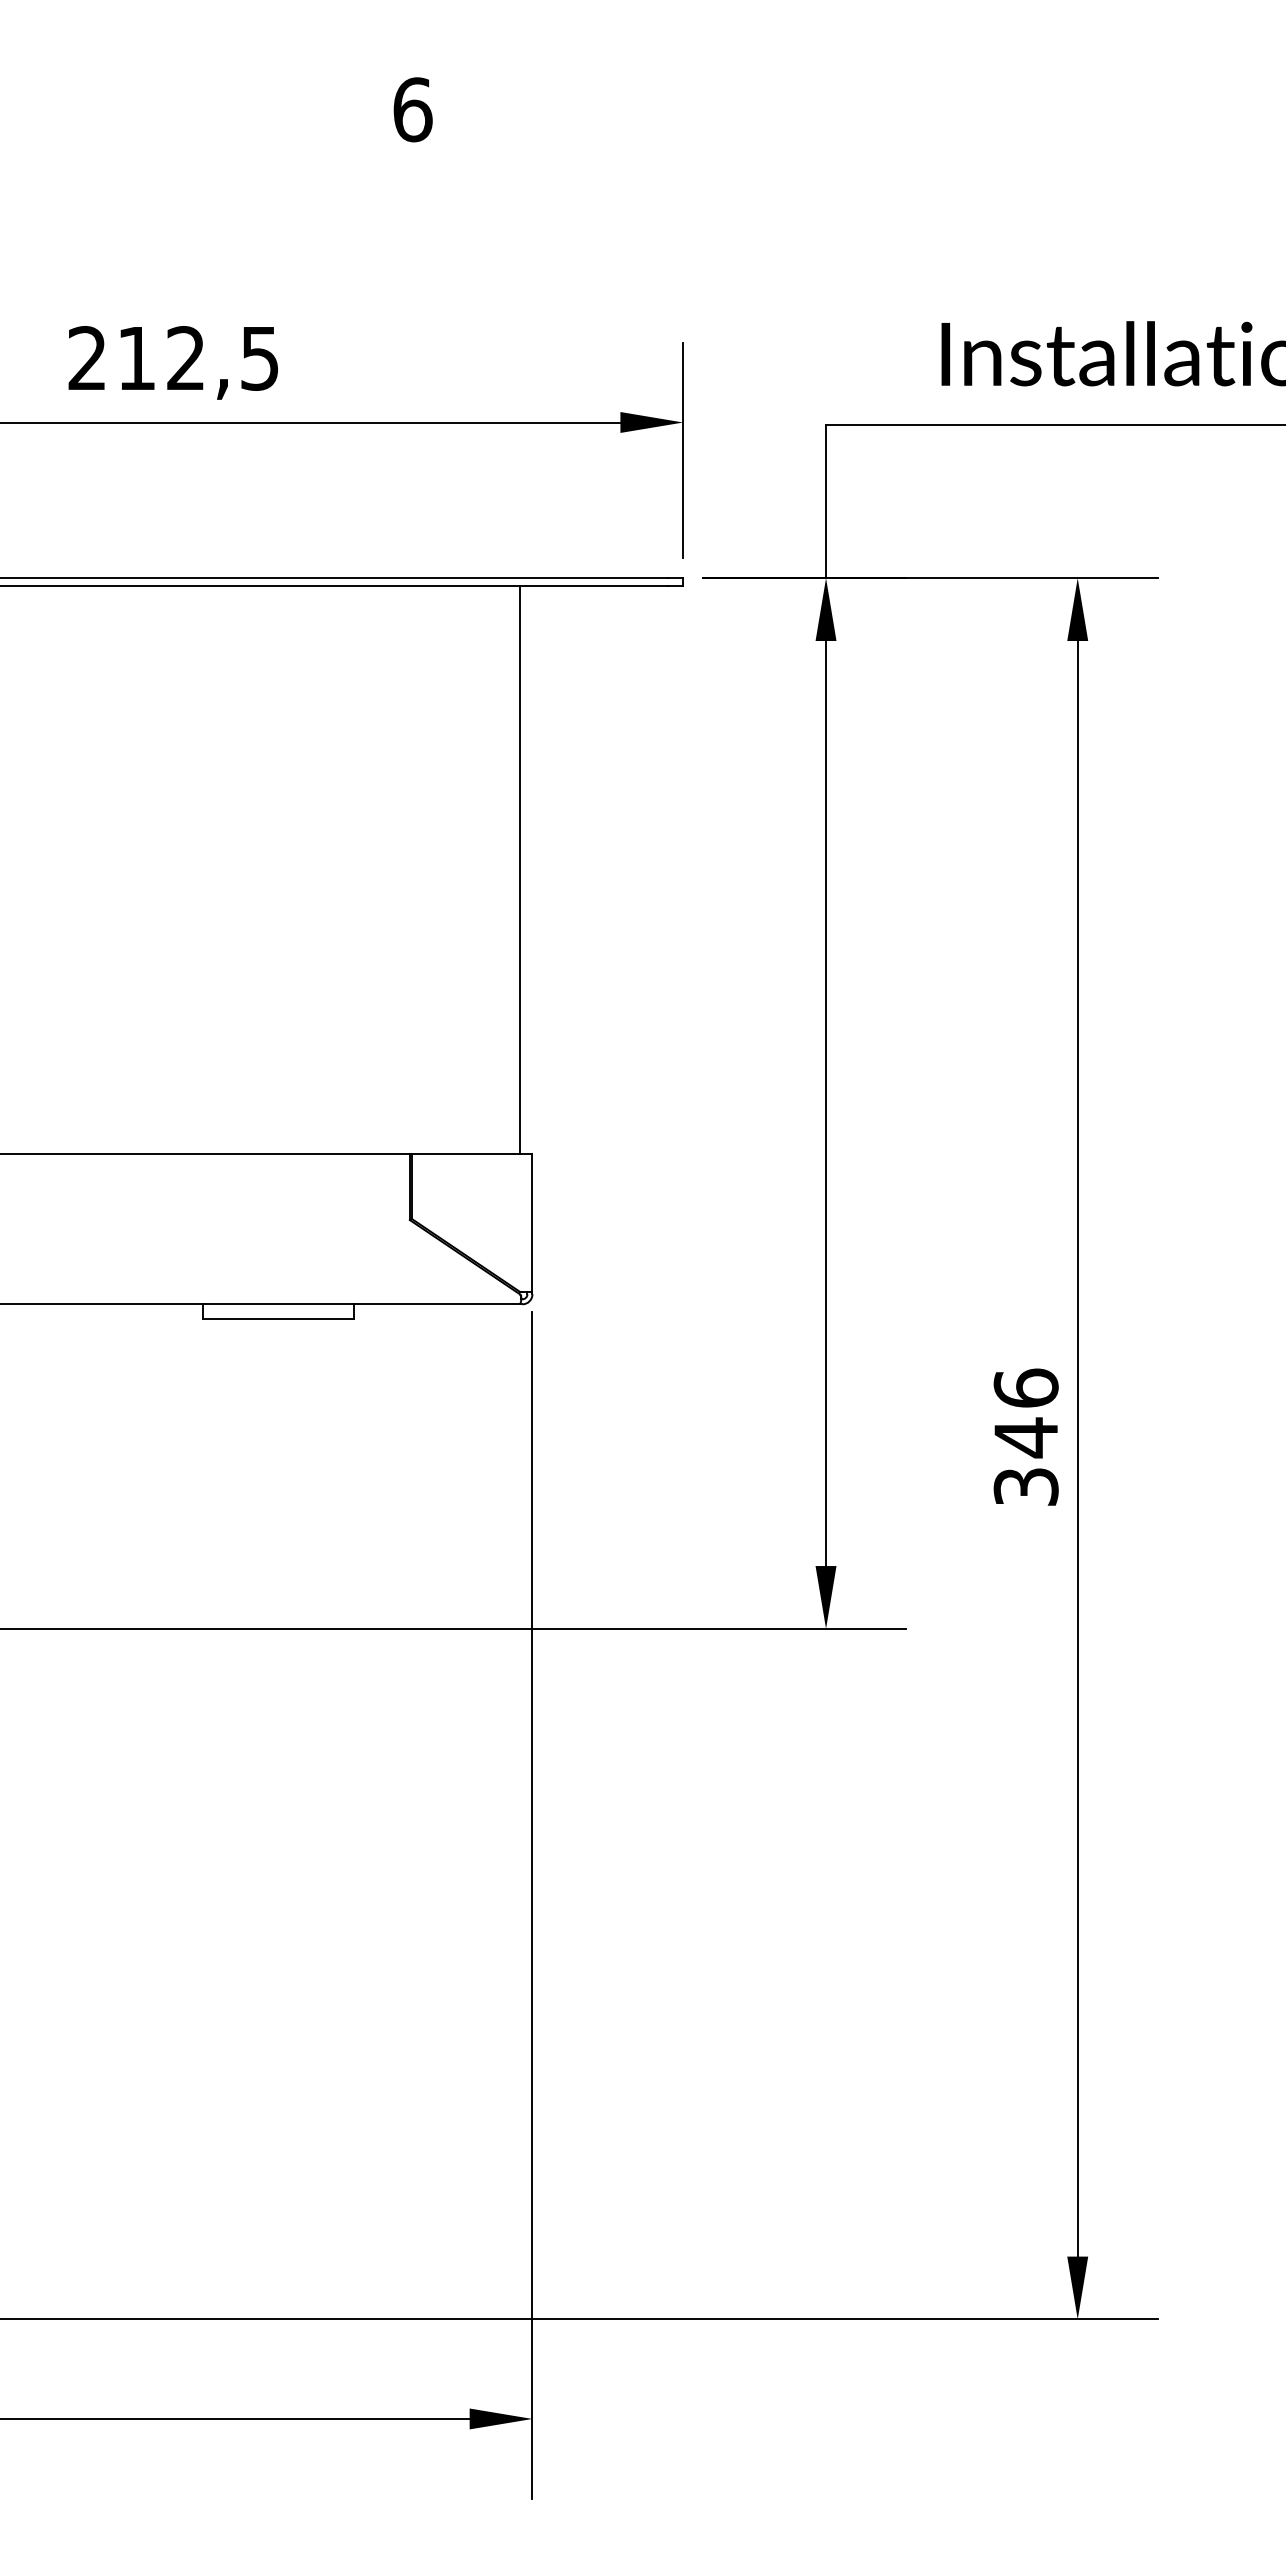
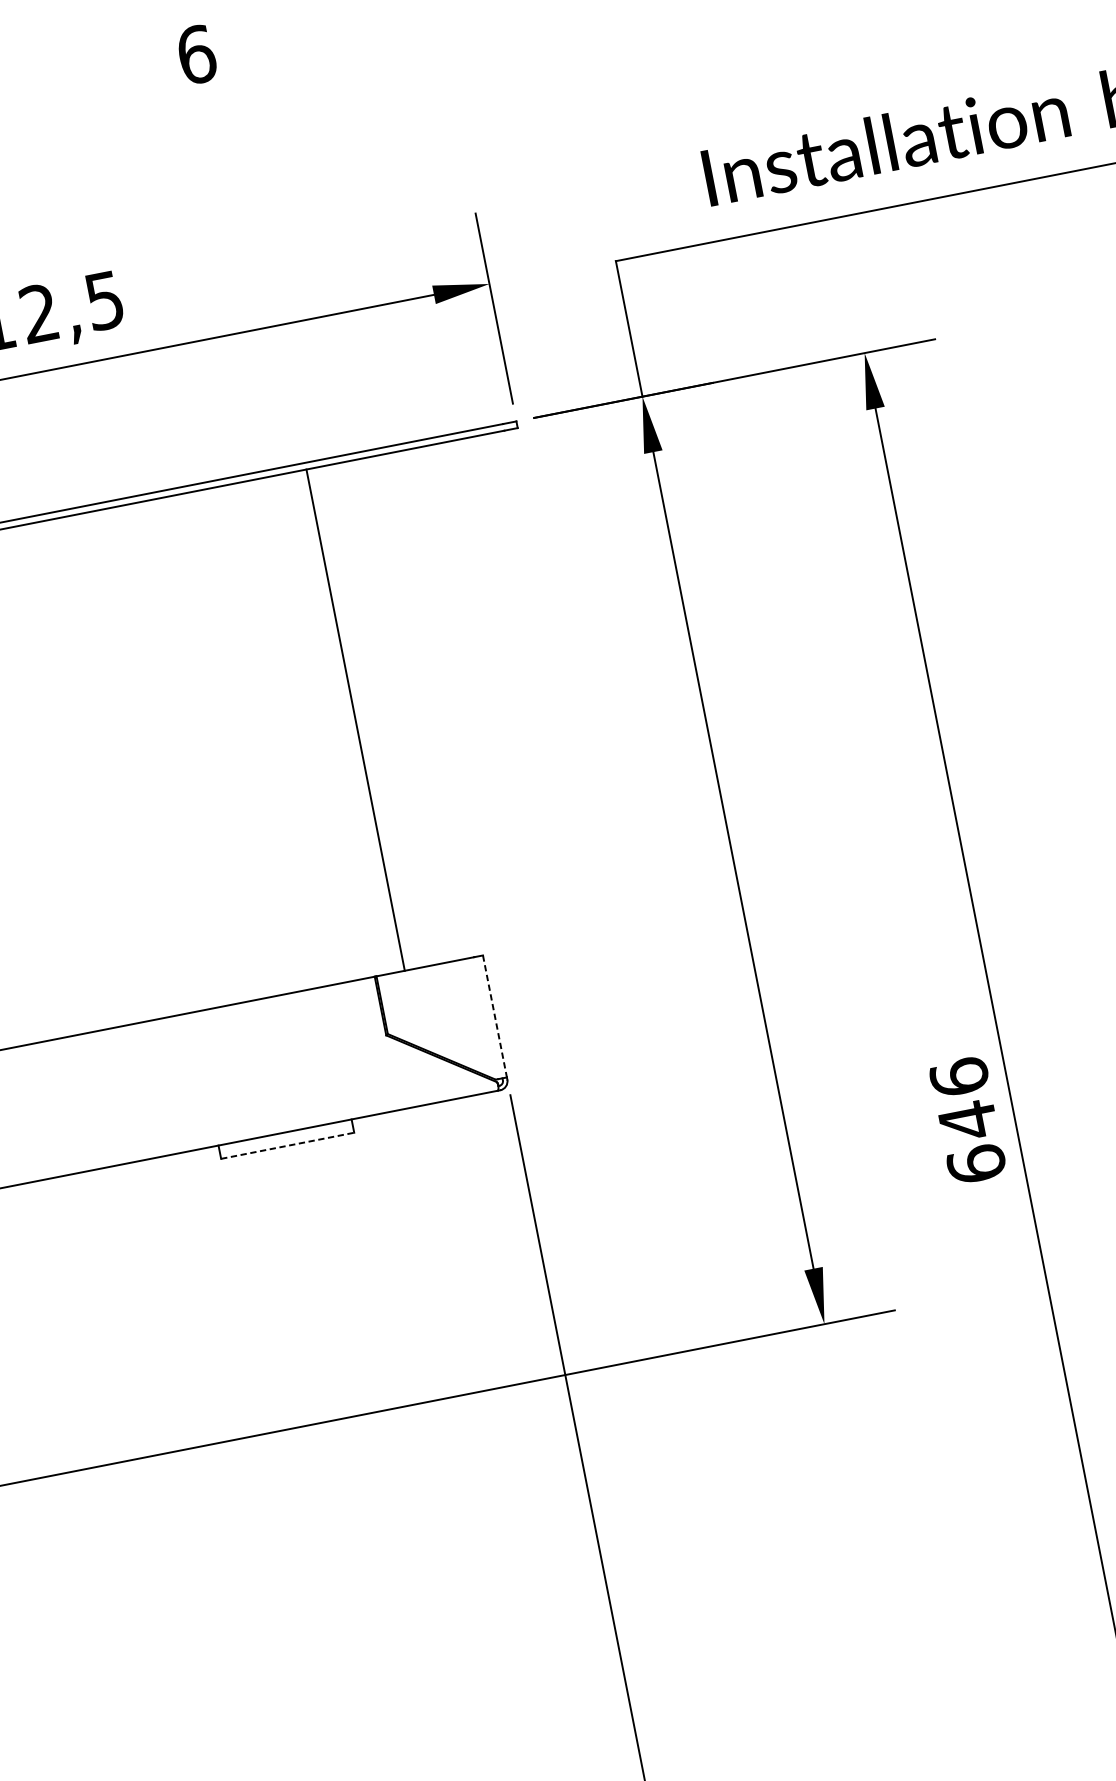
line: (519, 869) -> (355, 720), moved
line: (532, 1223) -> (495, 1017), solid -> dashed
line: (279, 1319) -> (288, 1145), solid -> dashed
text: (1025, 1486) -> (975, 1163), 346 -> 646

